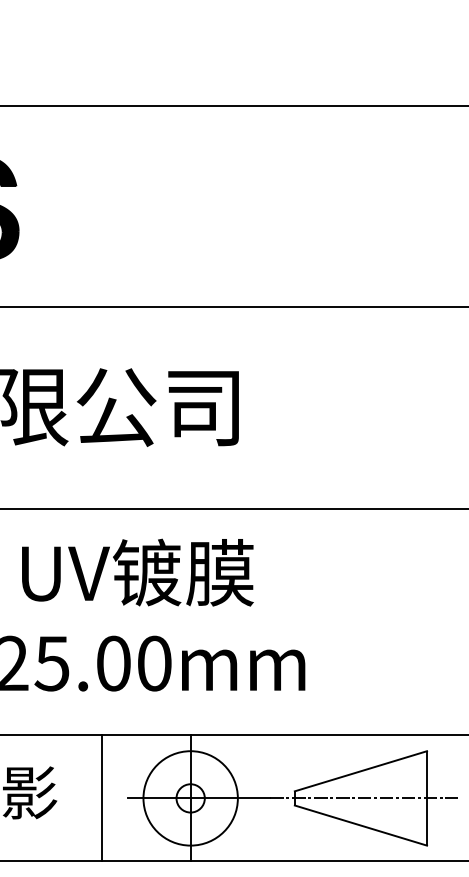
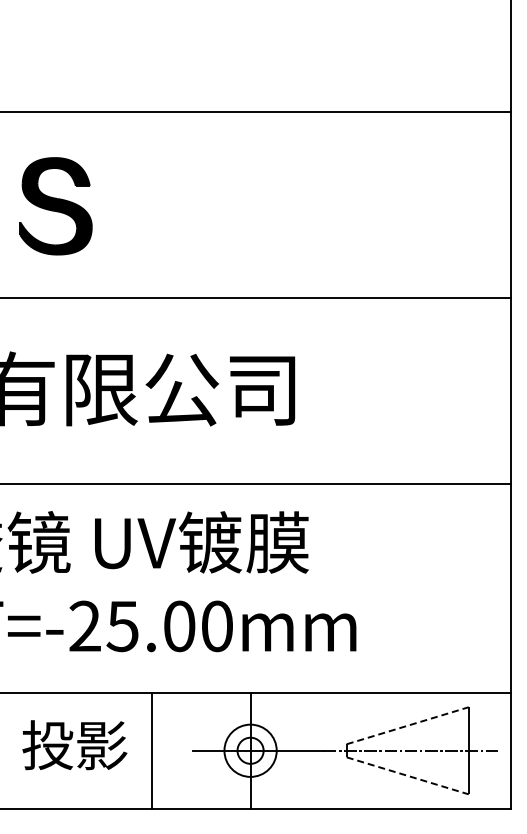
line: (360, 771) -> (407, 725), solid -> dashed
line: (102, 798) -> (152, 750), moved
circle: (190, 798) -> (250, 750), size x0.6
line: (360, 825) -> (407, 775), solid -> dashed

